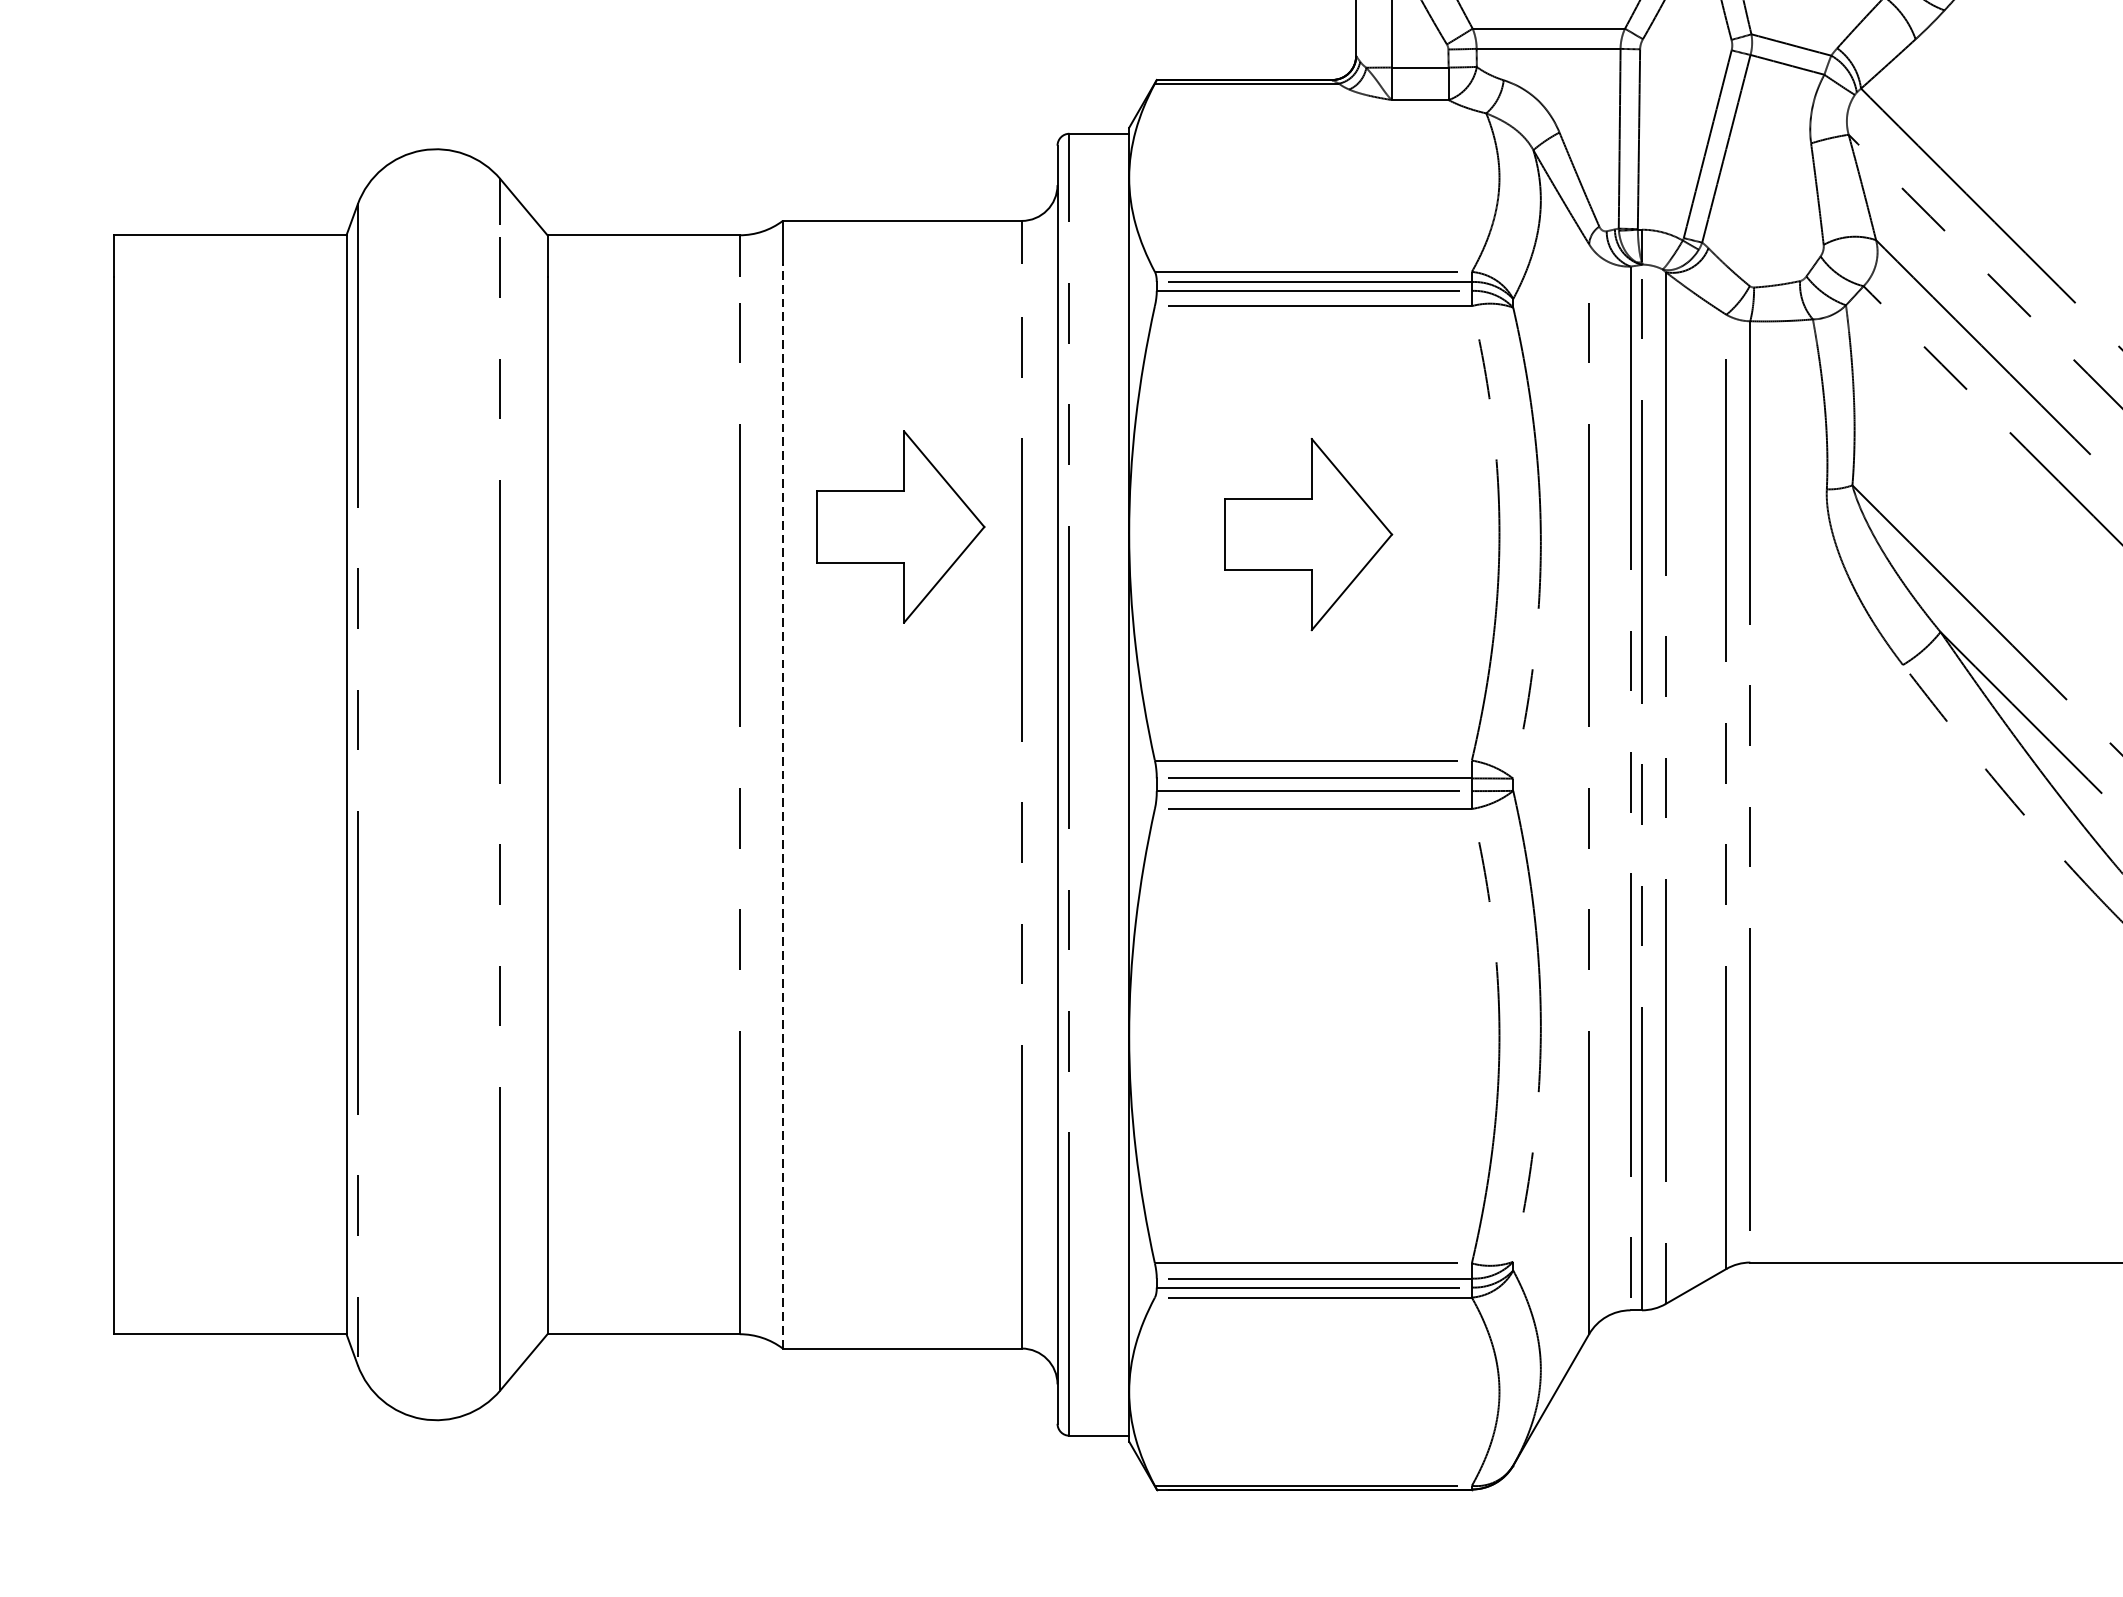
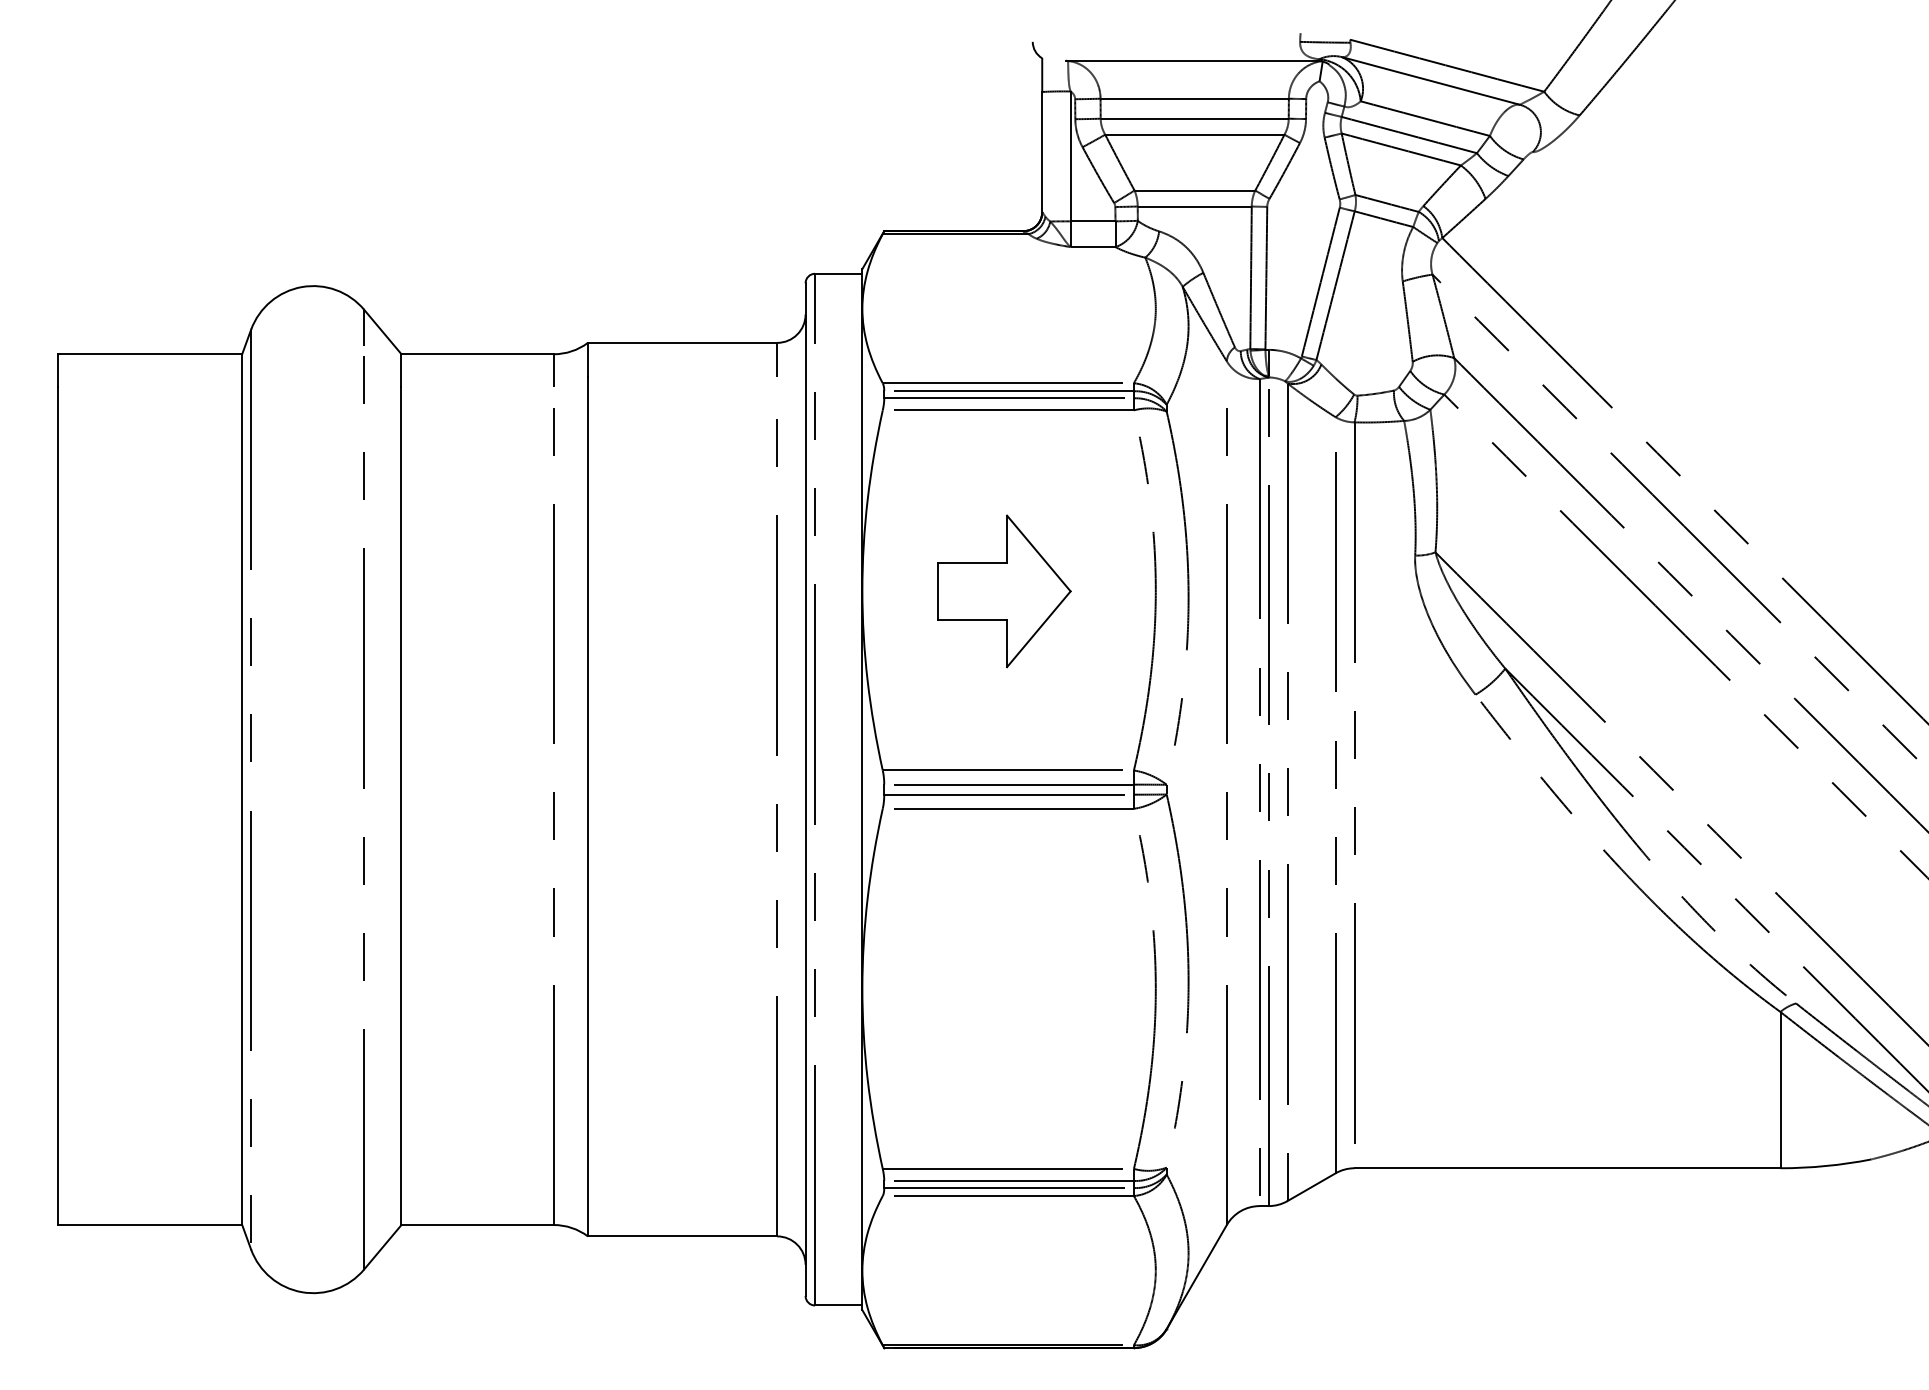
part: (900, 527) -> (681, 585), removed
line: (782, 806) -> (587, 806), dashed -> solid

